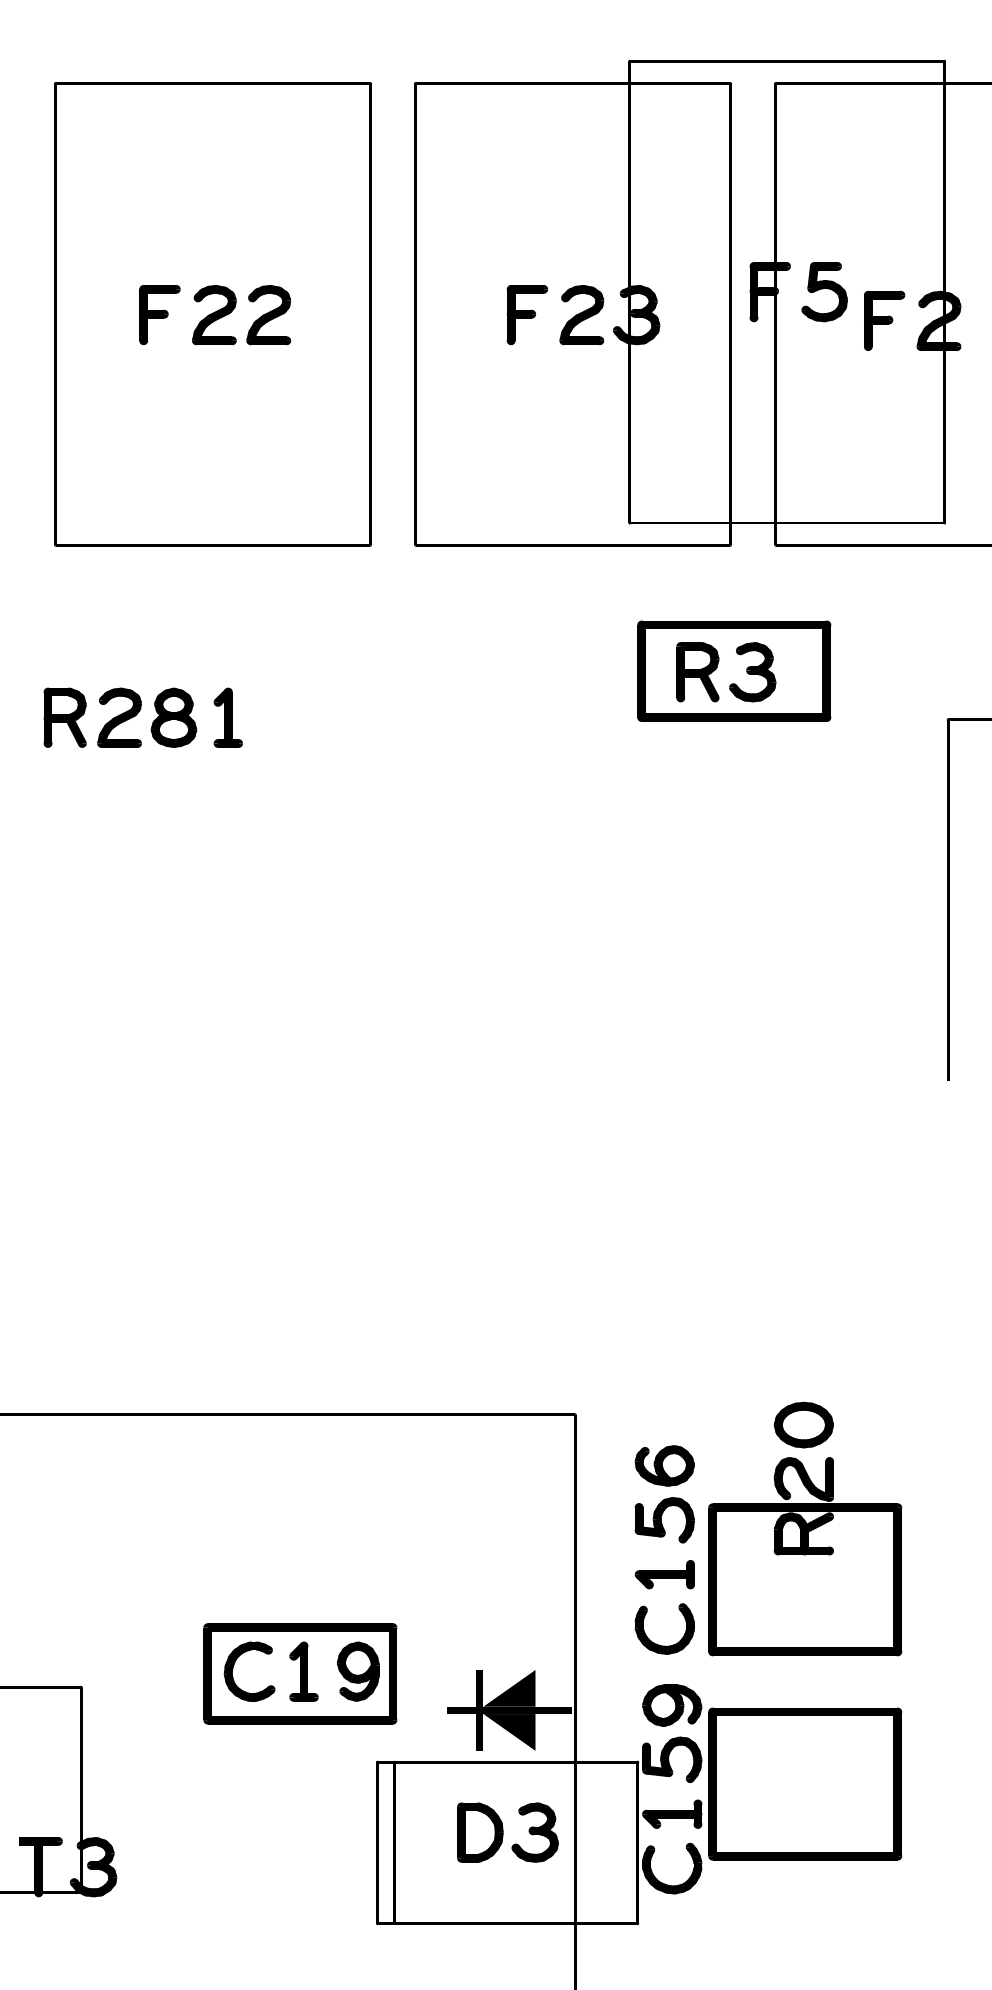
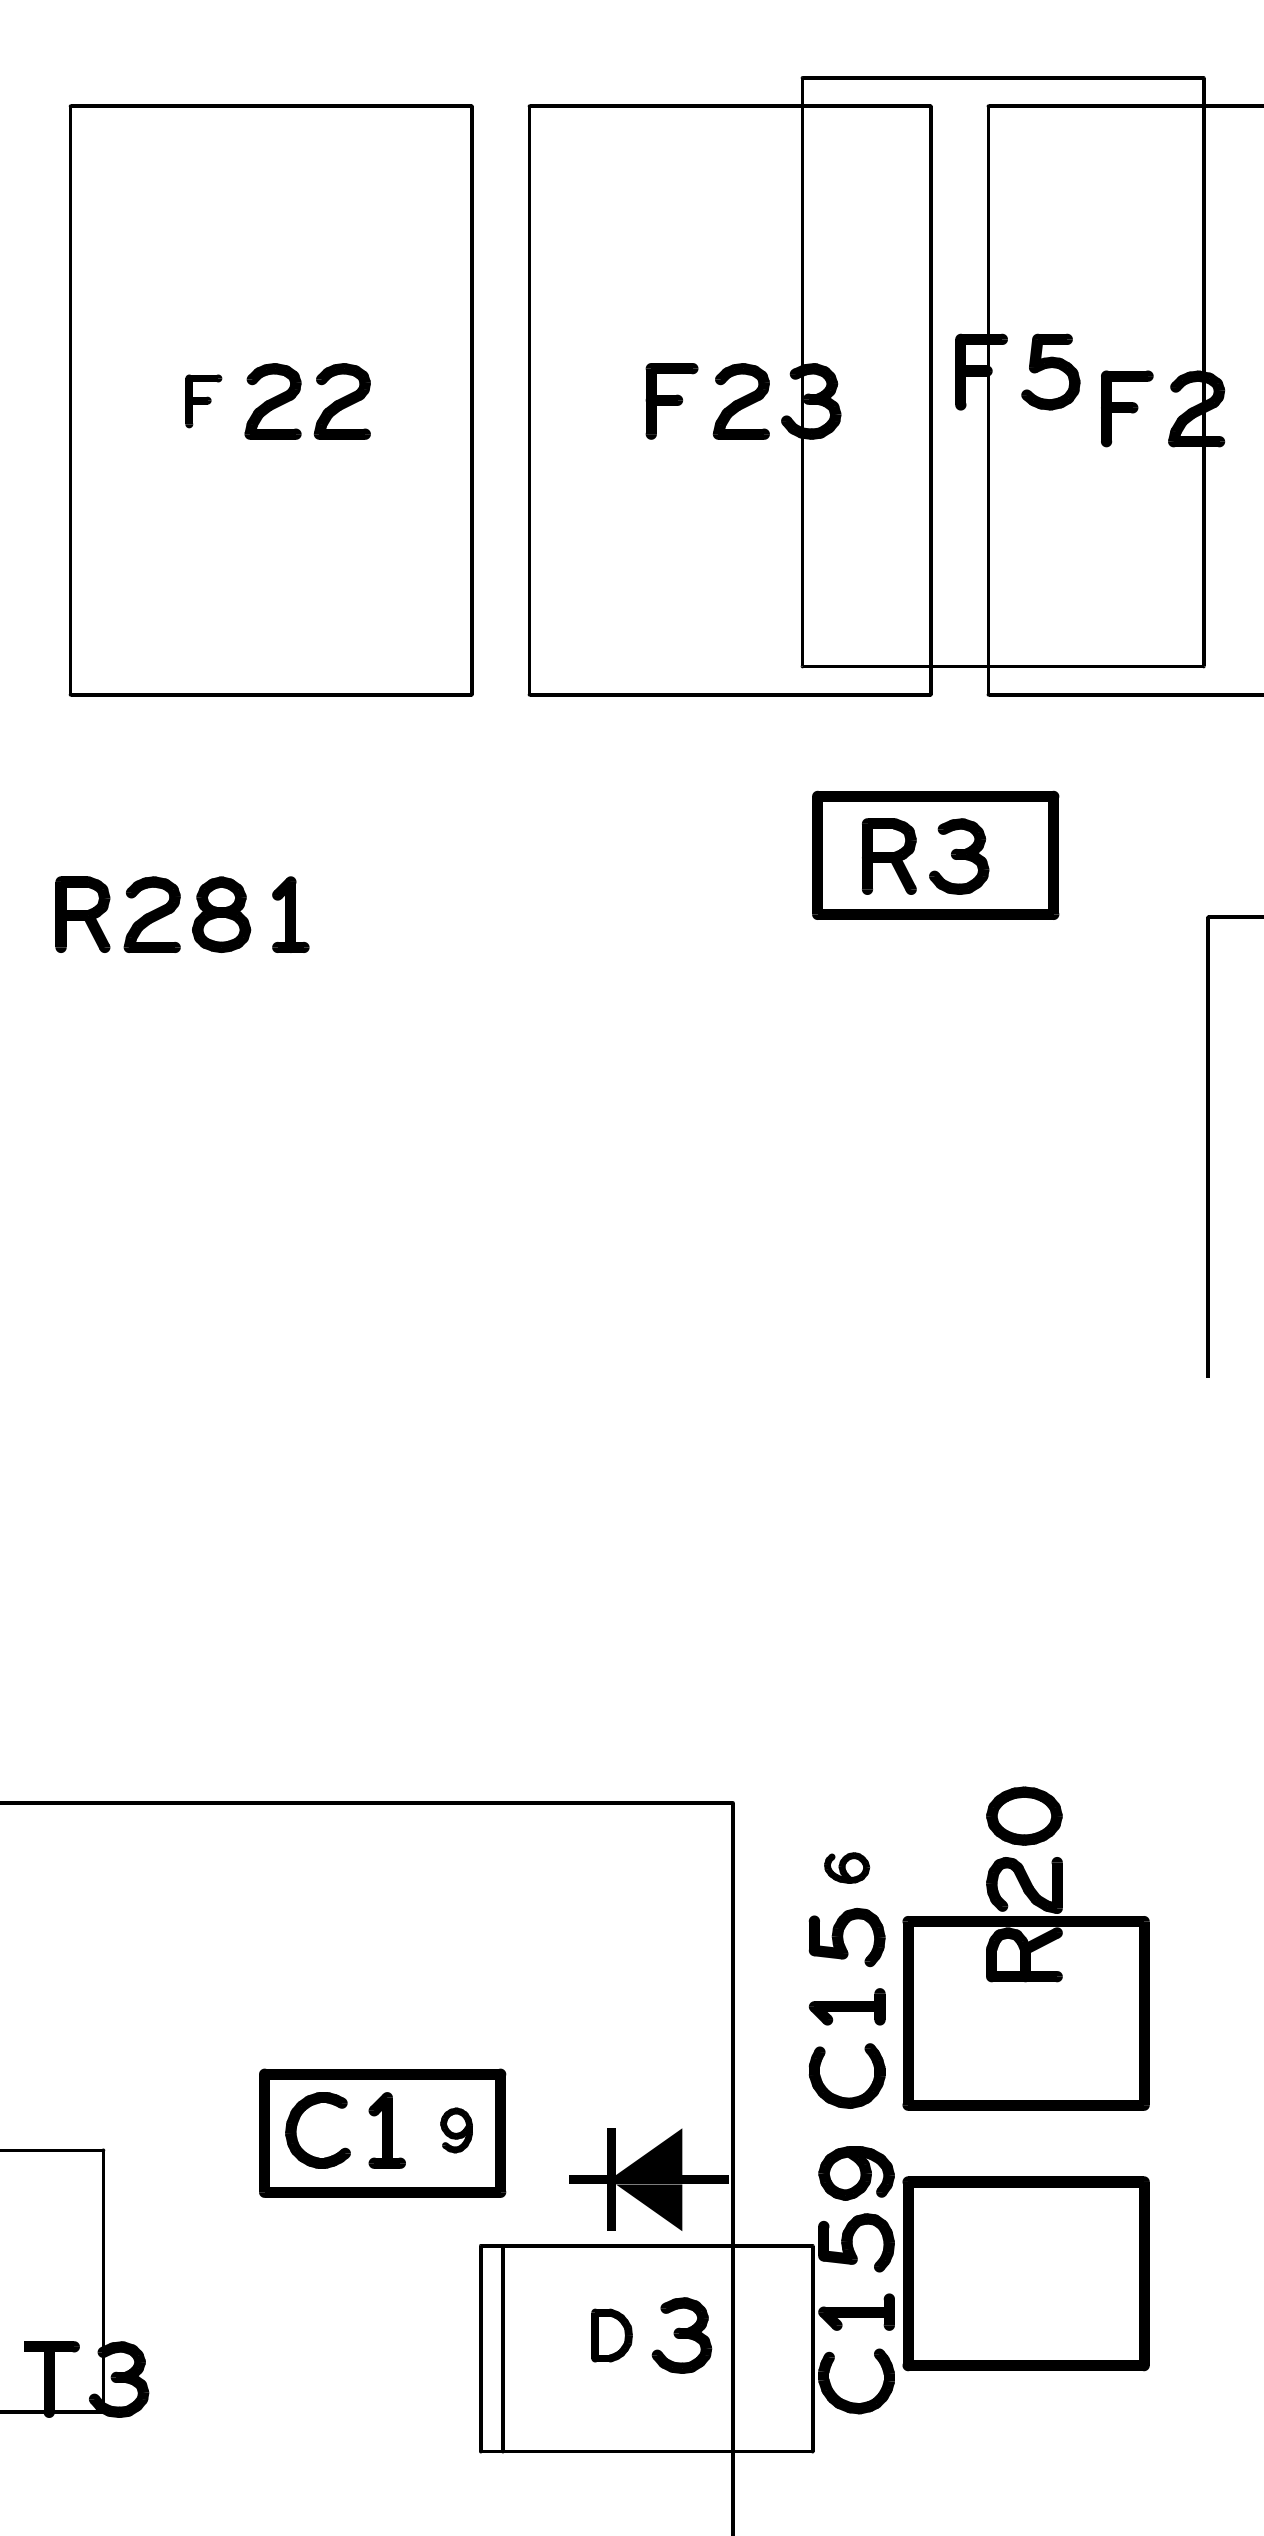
part: (159, 315) -> (203, 401), size x0.7
part: (664, 1465) -> (846, 1867), size x0.6
part: (358, 1671) -> (456, 2130), size x0.6
part: (479, 1832) -> (611, 2335), size x0.7

